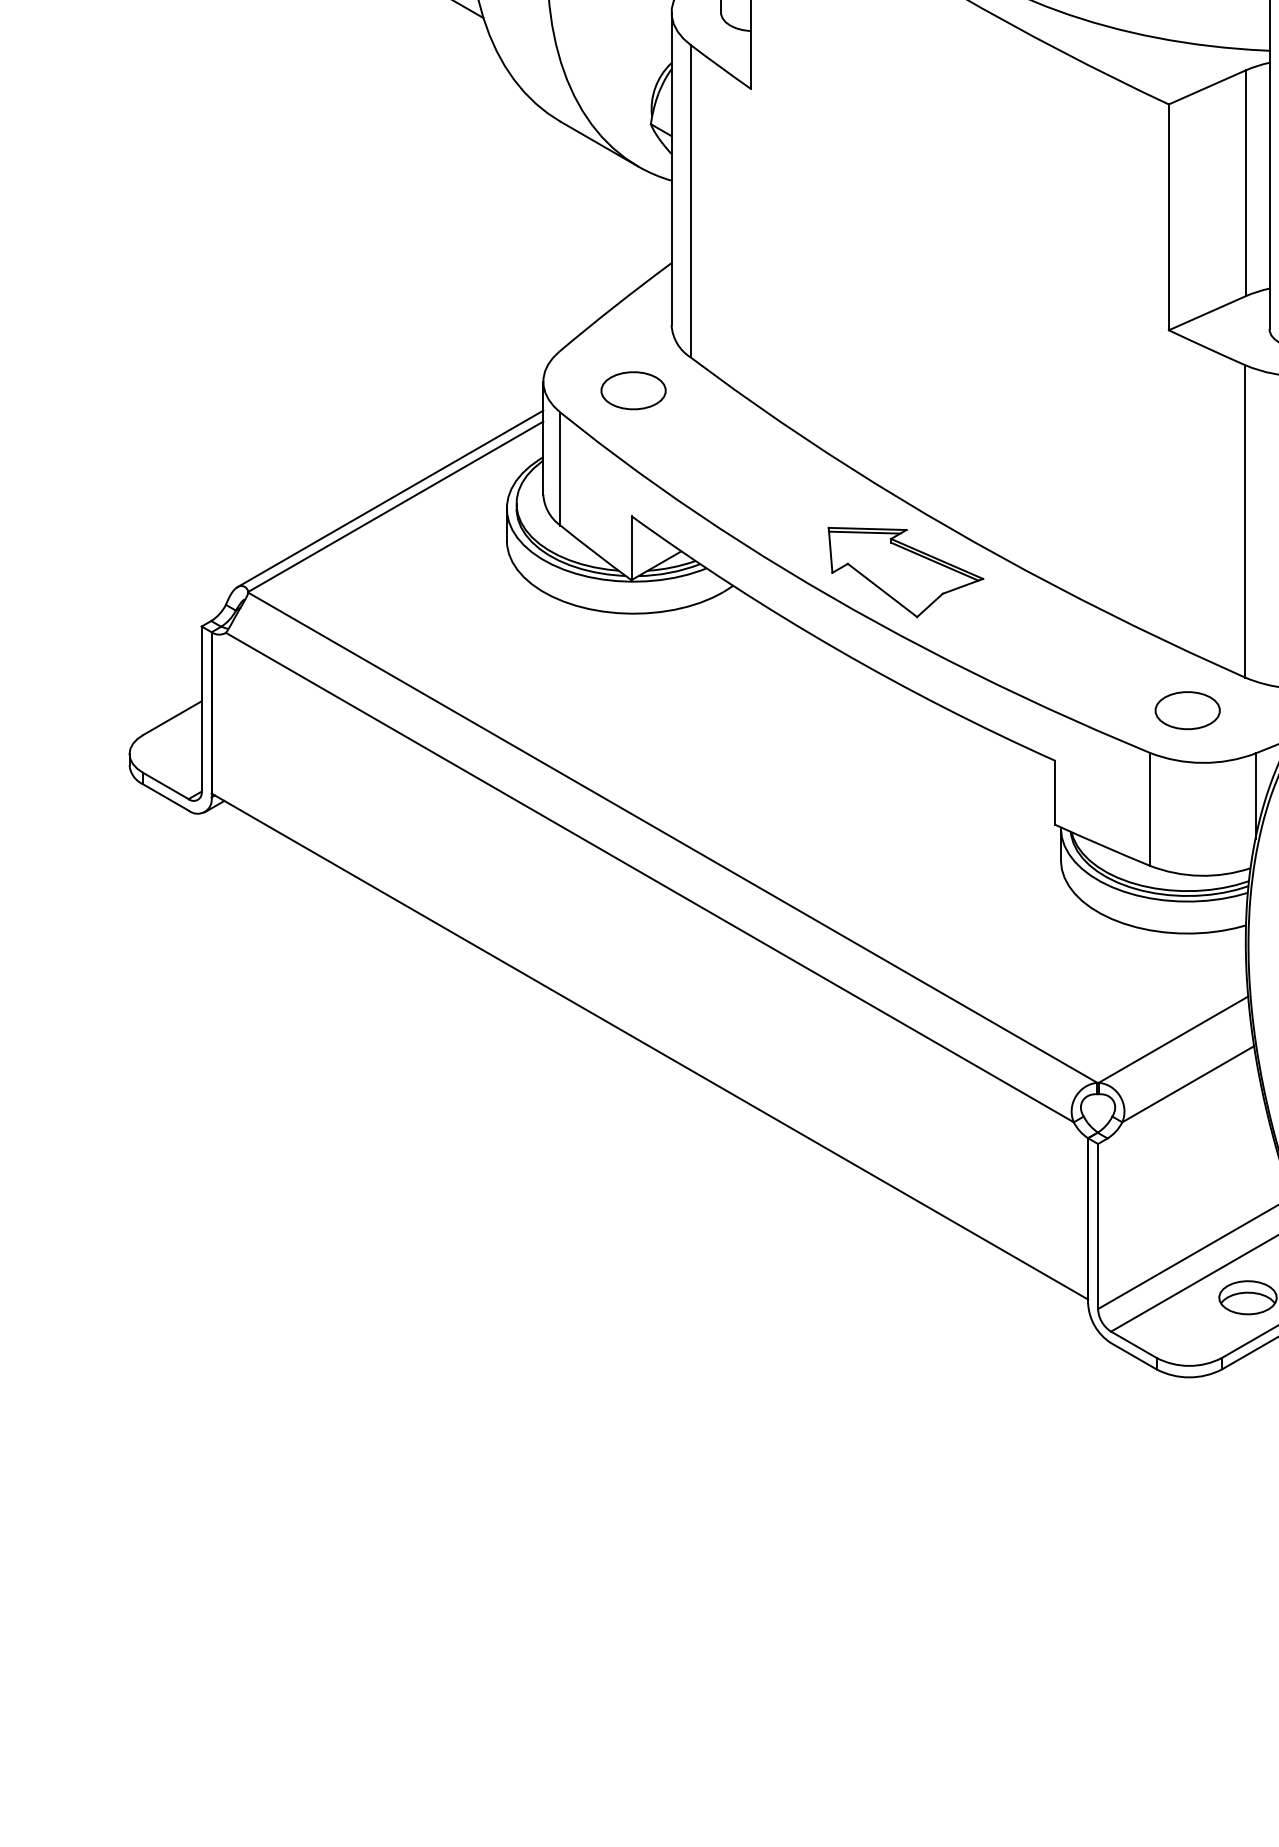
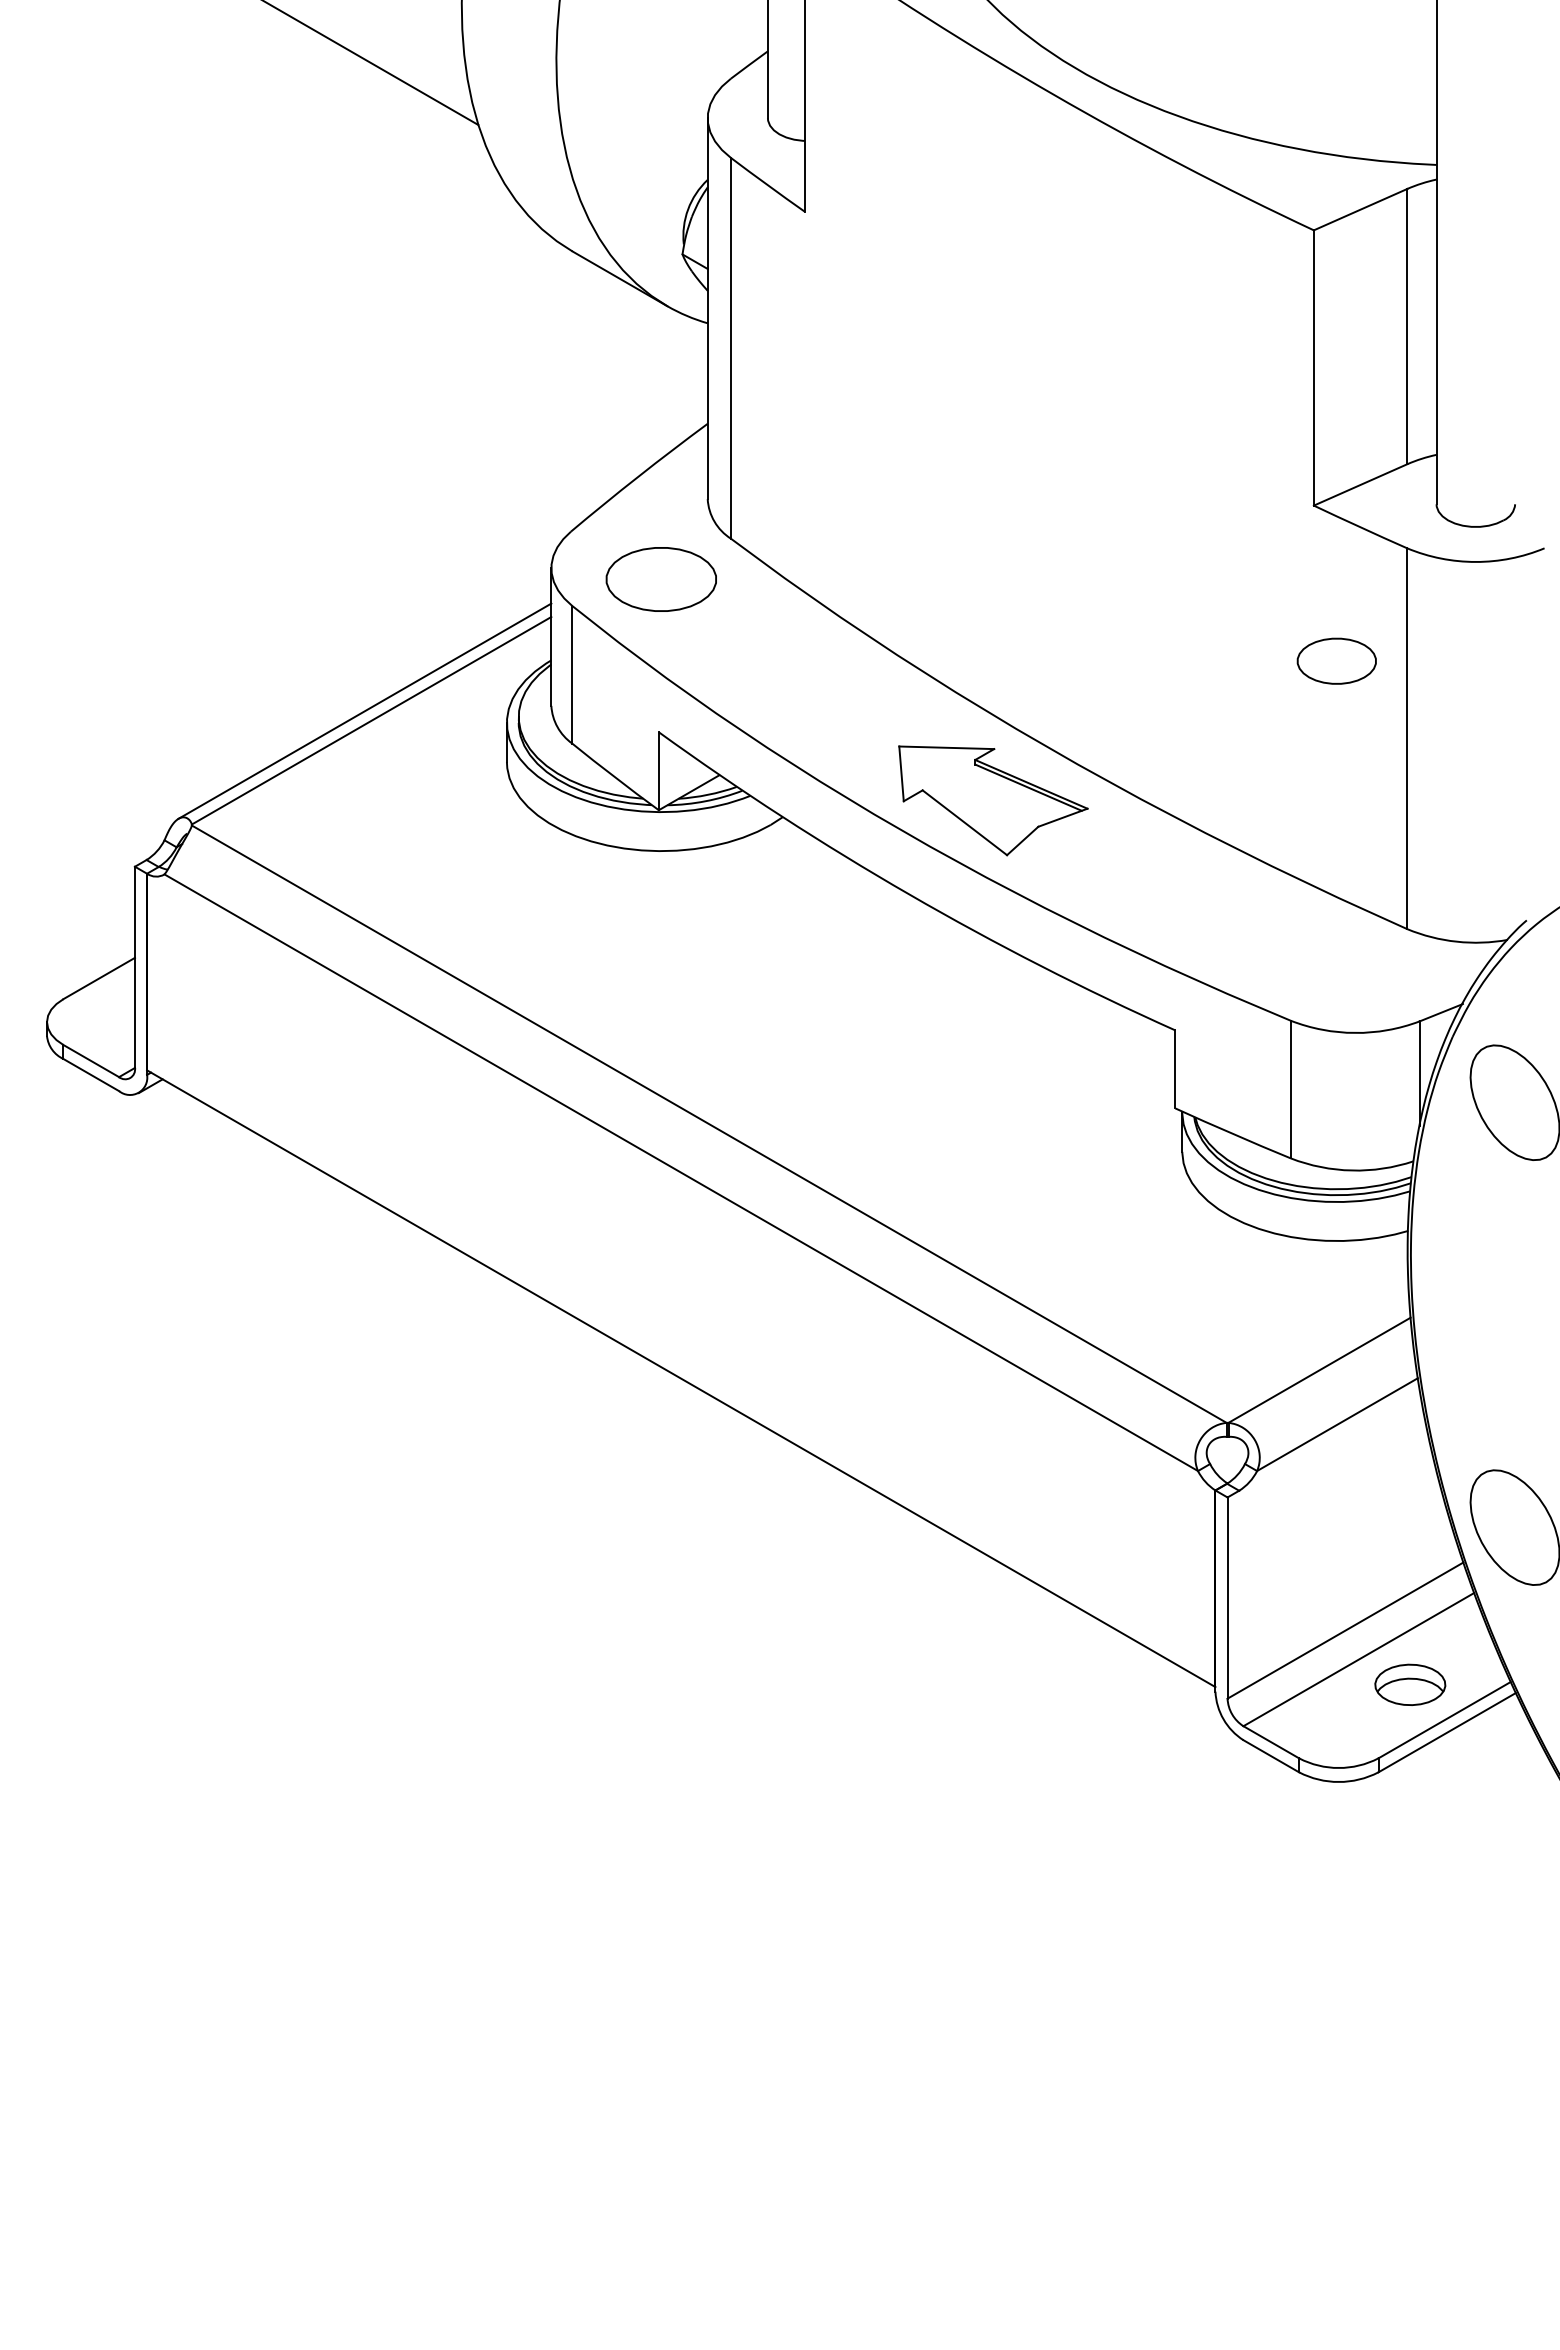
part: (633, 390) -> (661, 578), size x1.4
line: (864, 532) -> (942, 752), removed
part: (1187, 710) -> (1336, 660), moved

